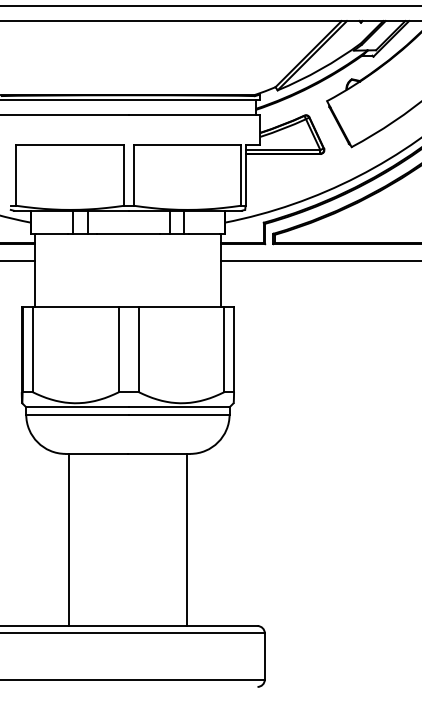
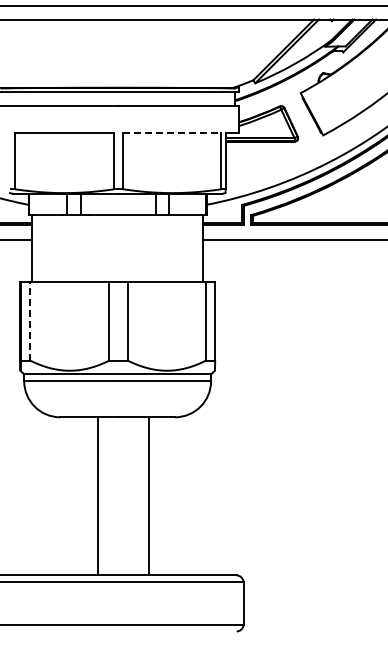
line: (187, 145) -> (172, 133), solid -> dashed
line: (33, 349) -> (30, 321), solid -> dashed
line: (68, 540) -> (97, 496), moved
line: (186, 540) -> (148, 496), moved

